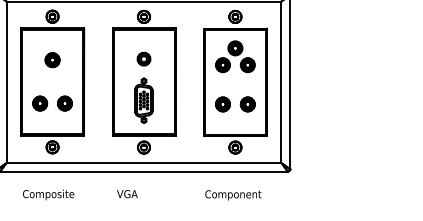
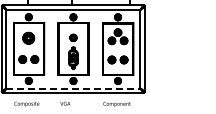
part: (51, 60) -> (28, 38), size x1.6
line: (144, 162) -> (73, 88), solid -> dashed

